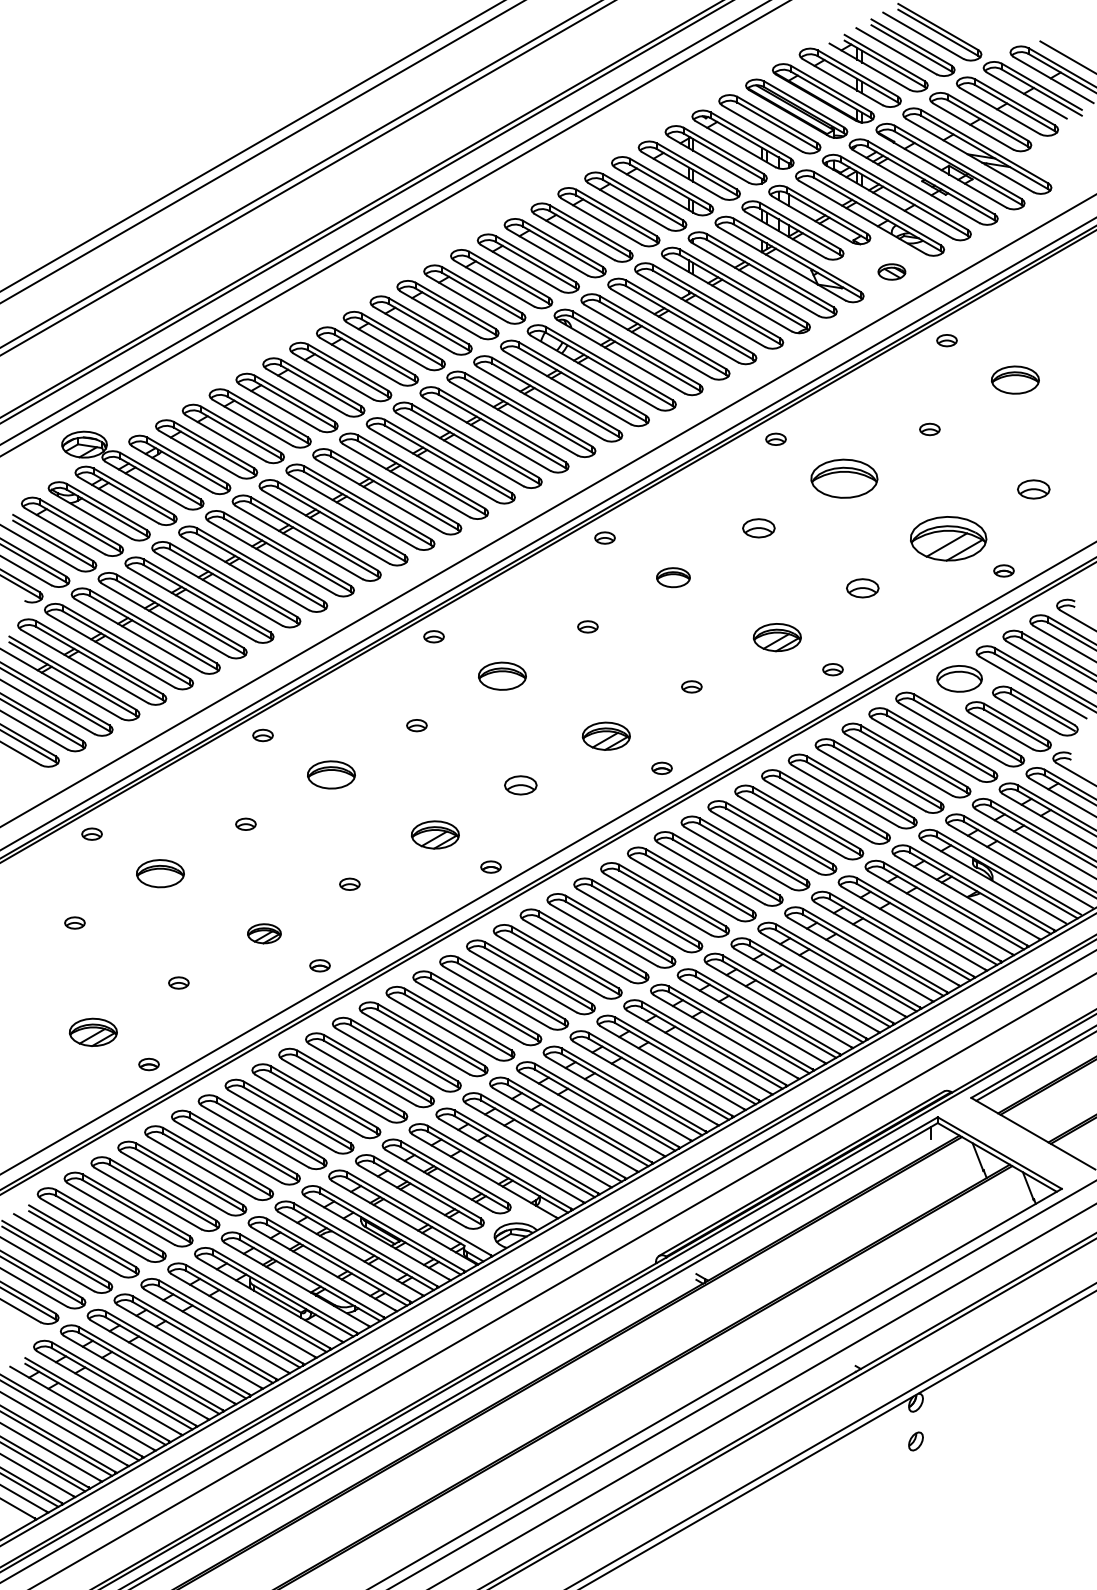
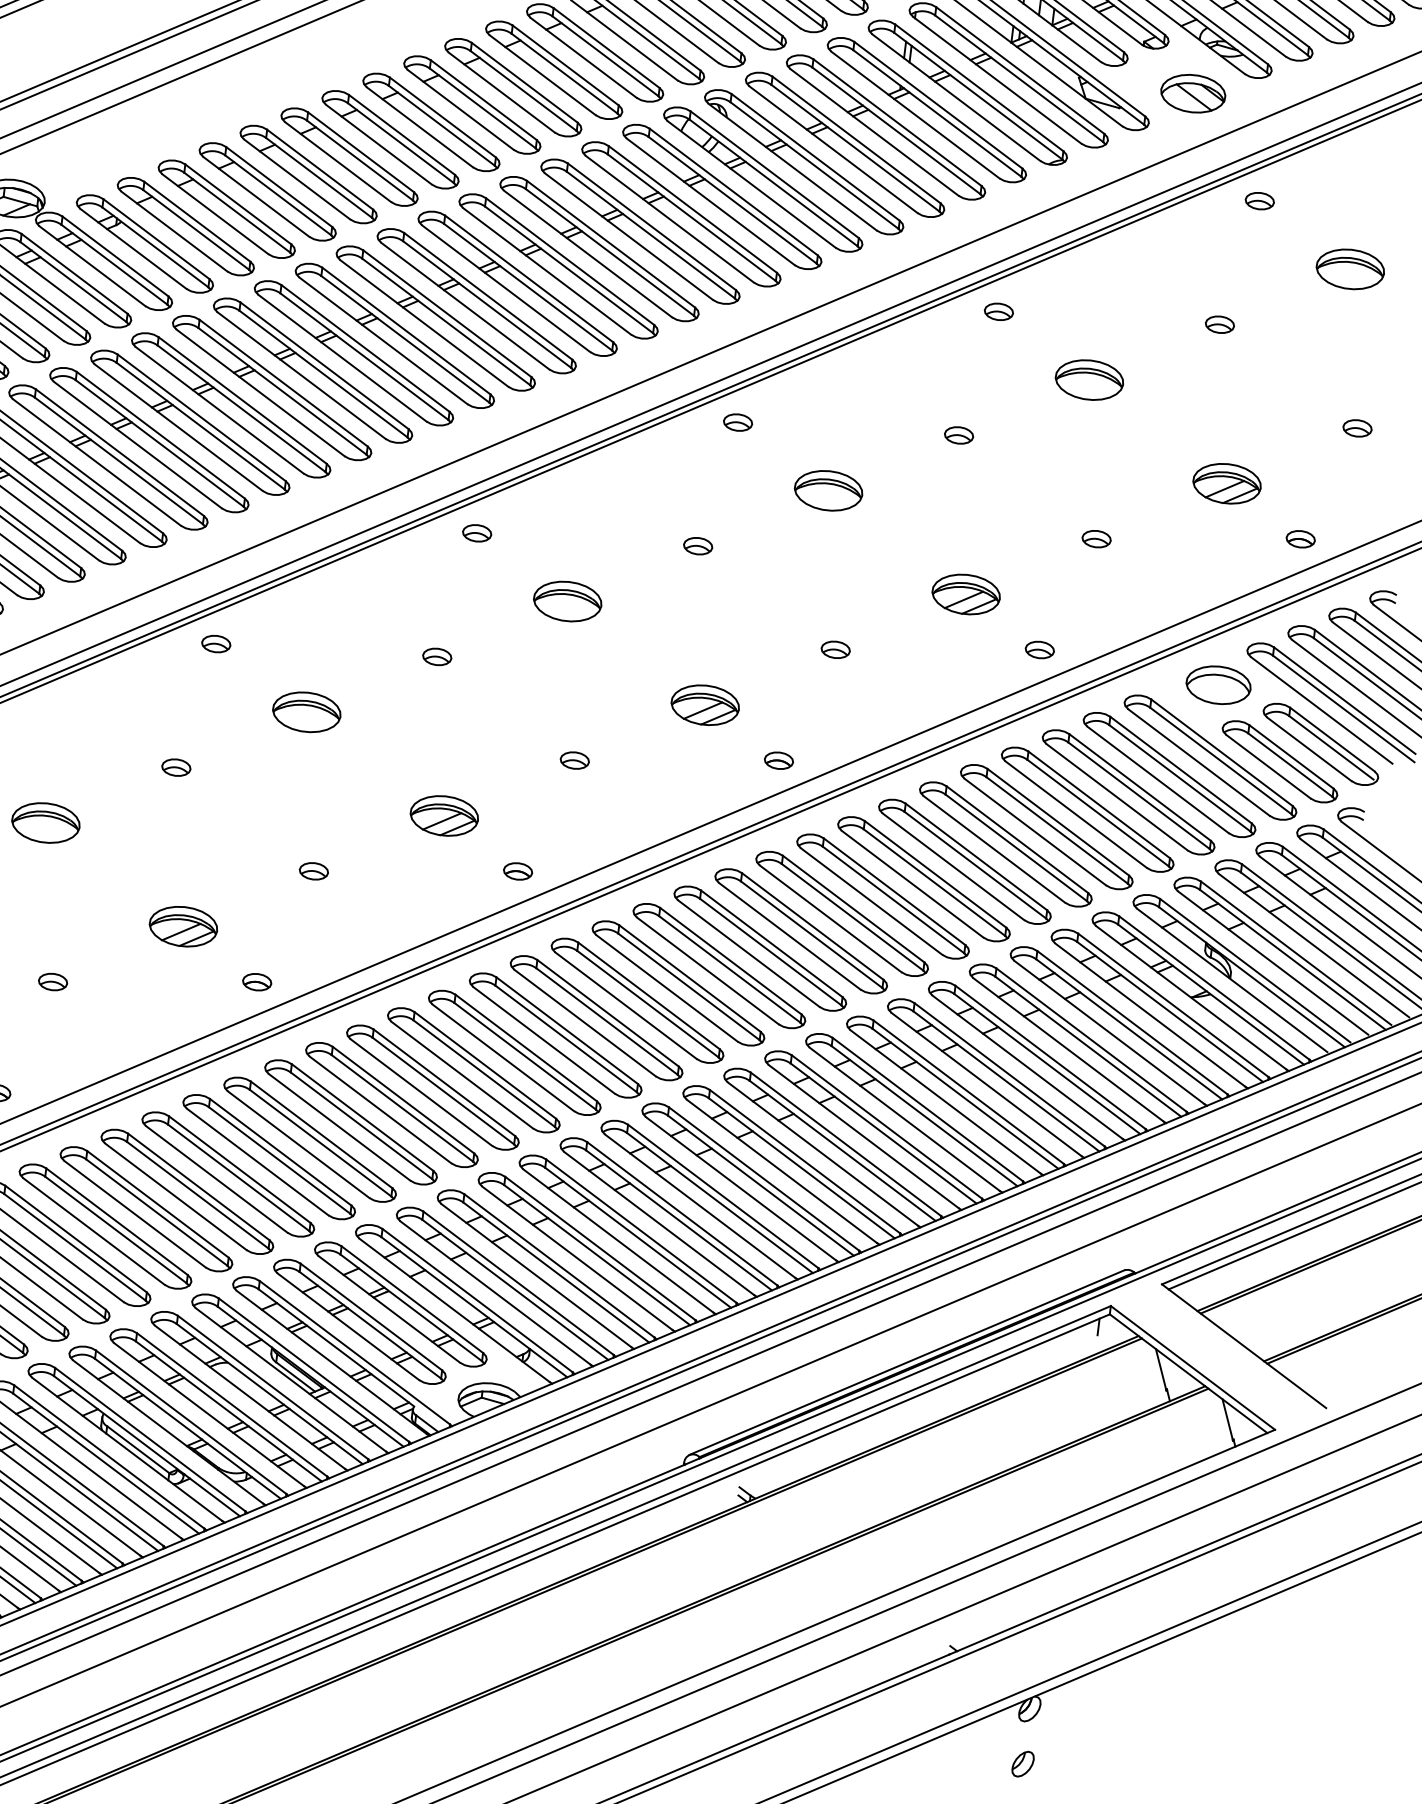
part: (891, 271) -> (1192, 92), size x1.67
part: (844, 478) -> (1089, 379), size x0.71
part: (1033, 489) -> (1357, 428), size x0.62
part: (758, 527) -> (958, 434), size x0.62
part: (947, 538) -> (1225, 483), size x0.62
part: (673, 577) -> (828, 490), size x1.43
part: (862, 587) -> (1096, 538), size x0.62
part: (520, 785) -> (574, 760), size x0.62
part: (264, 933) -> (183, 926), size x1.43

